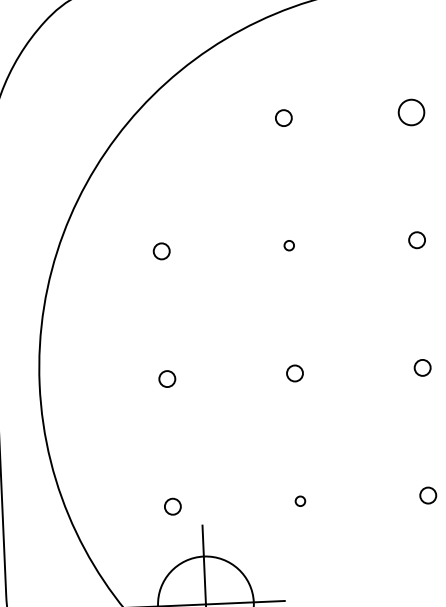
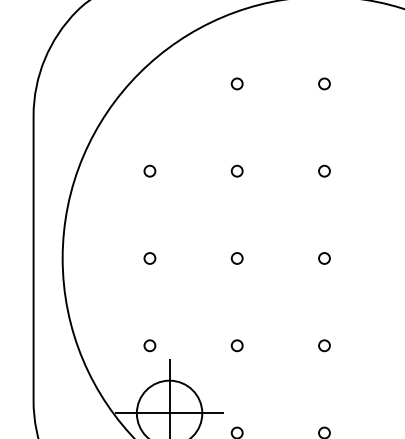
circle: (411, 111) -> (324, 83), size x0.62
circle: (288, 244) -> (236, 170), size x1.67
circle: (299, 500) -> (236, 345), size x1.67

